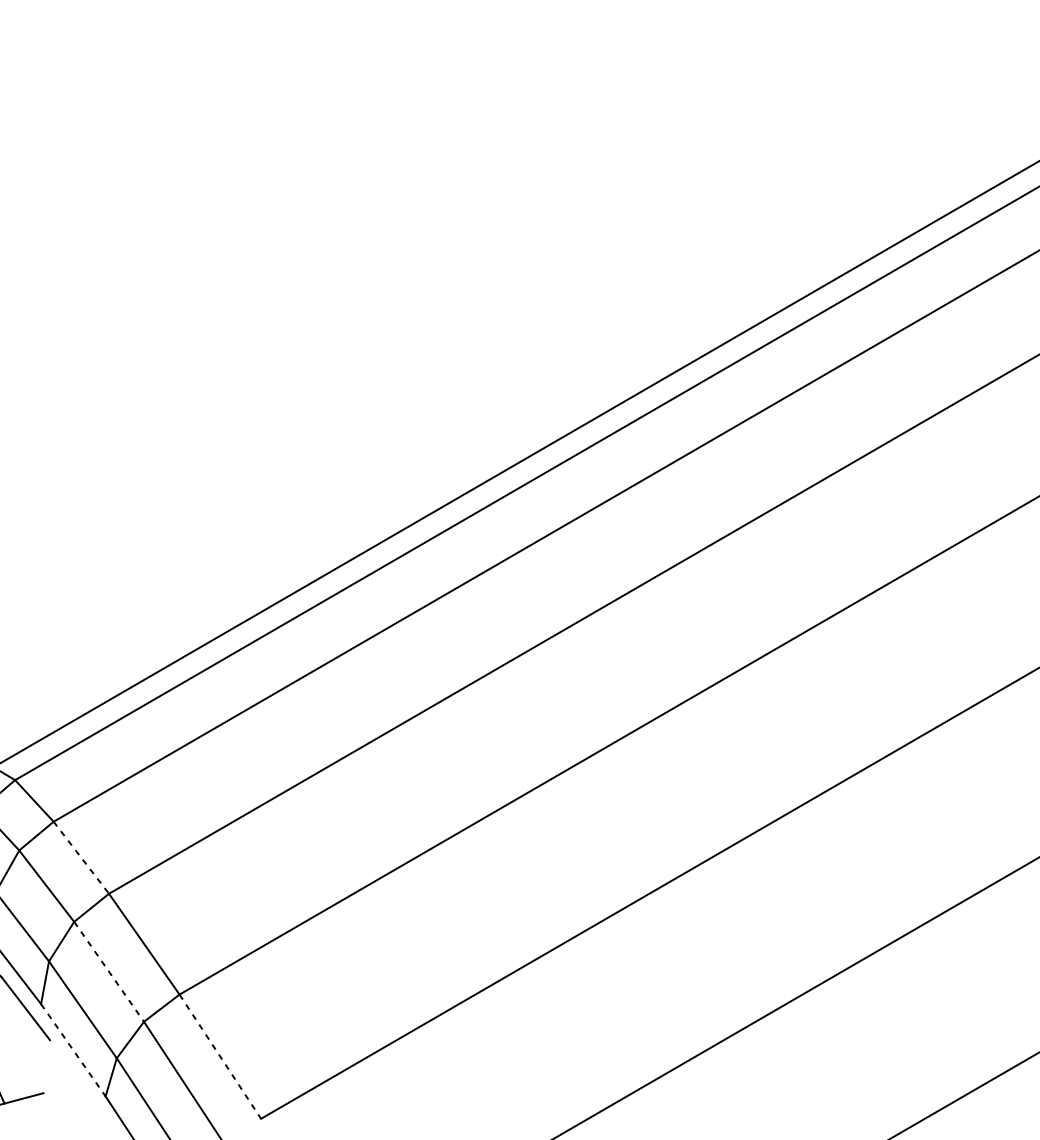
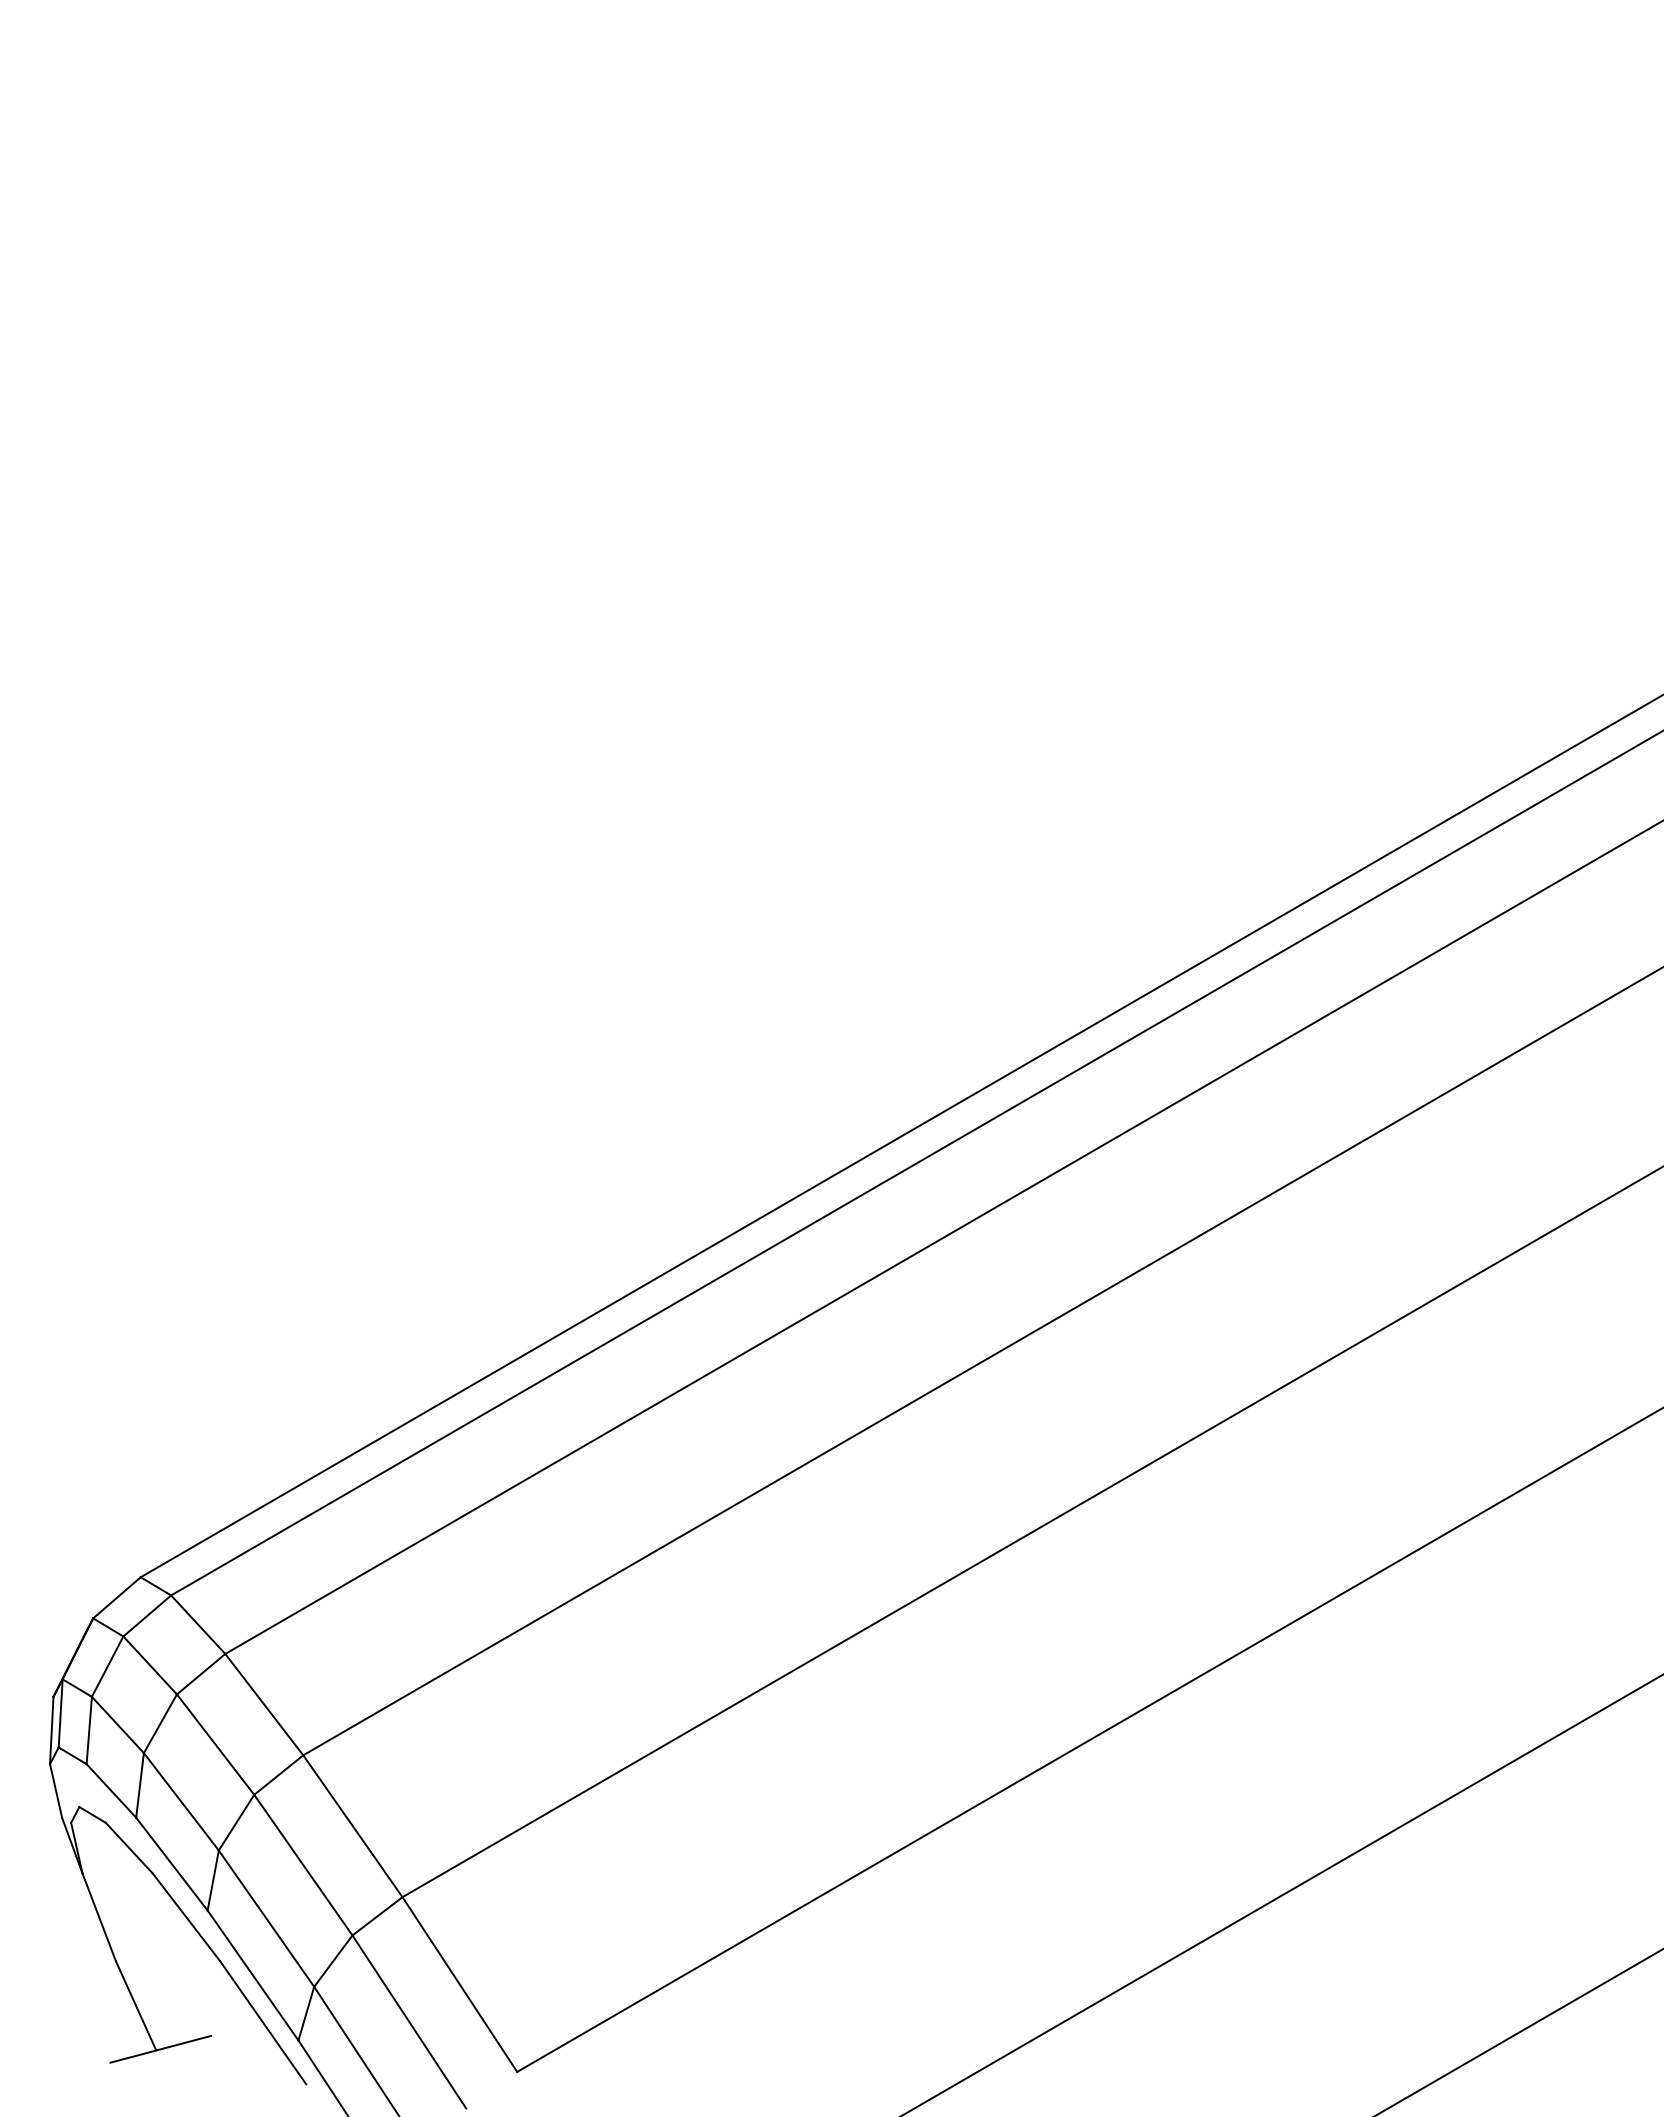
line: (81, 857) -> (264, 1704), dashed -> solid
line: (109, 972) -> (303, 1865), dashed -> solid
line: (73, 1050) -> (253, 1975), dashed -> solid
line: (220, 1056) -> (459, 1984), dashed -> solid
line: (80, 1083) -> (263, 2022), added

